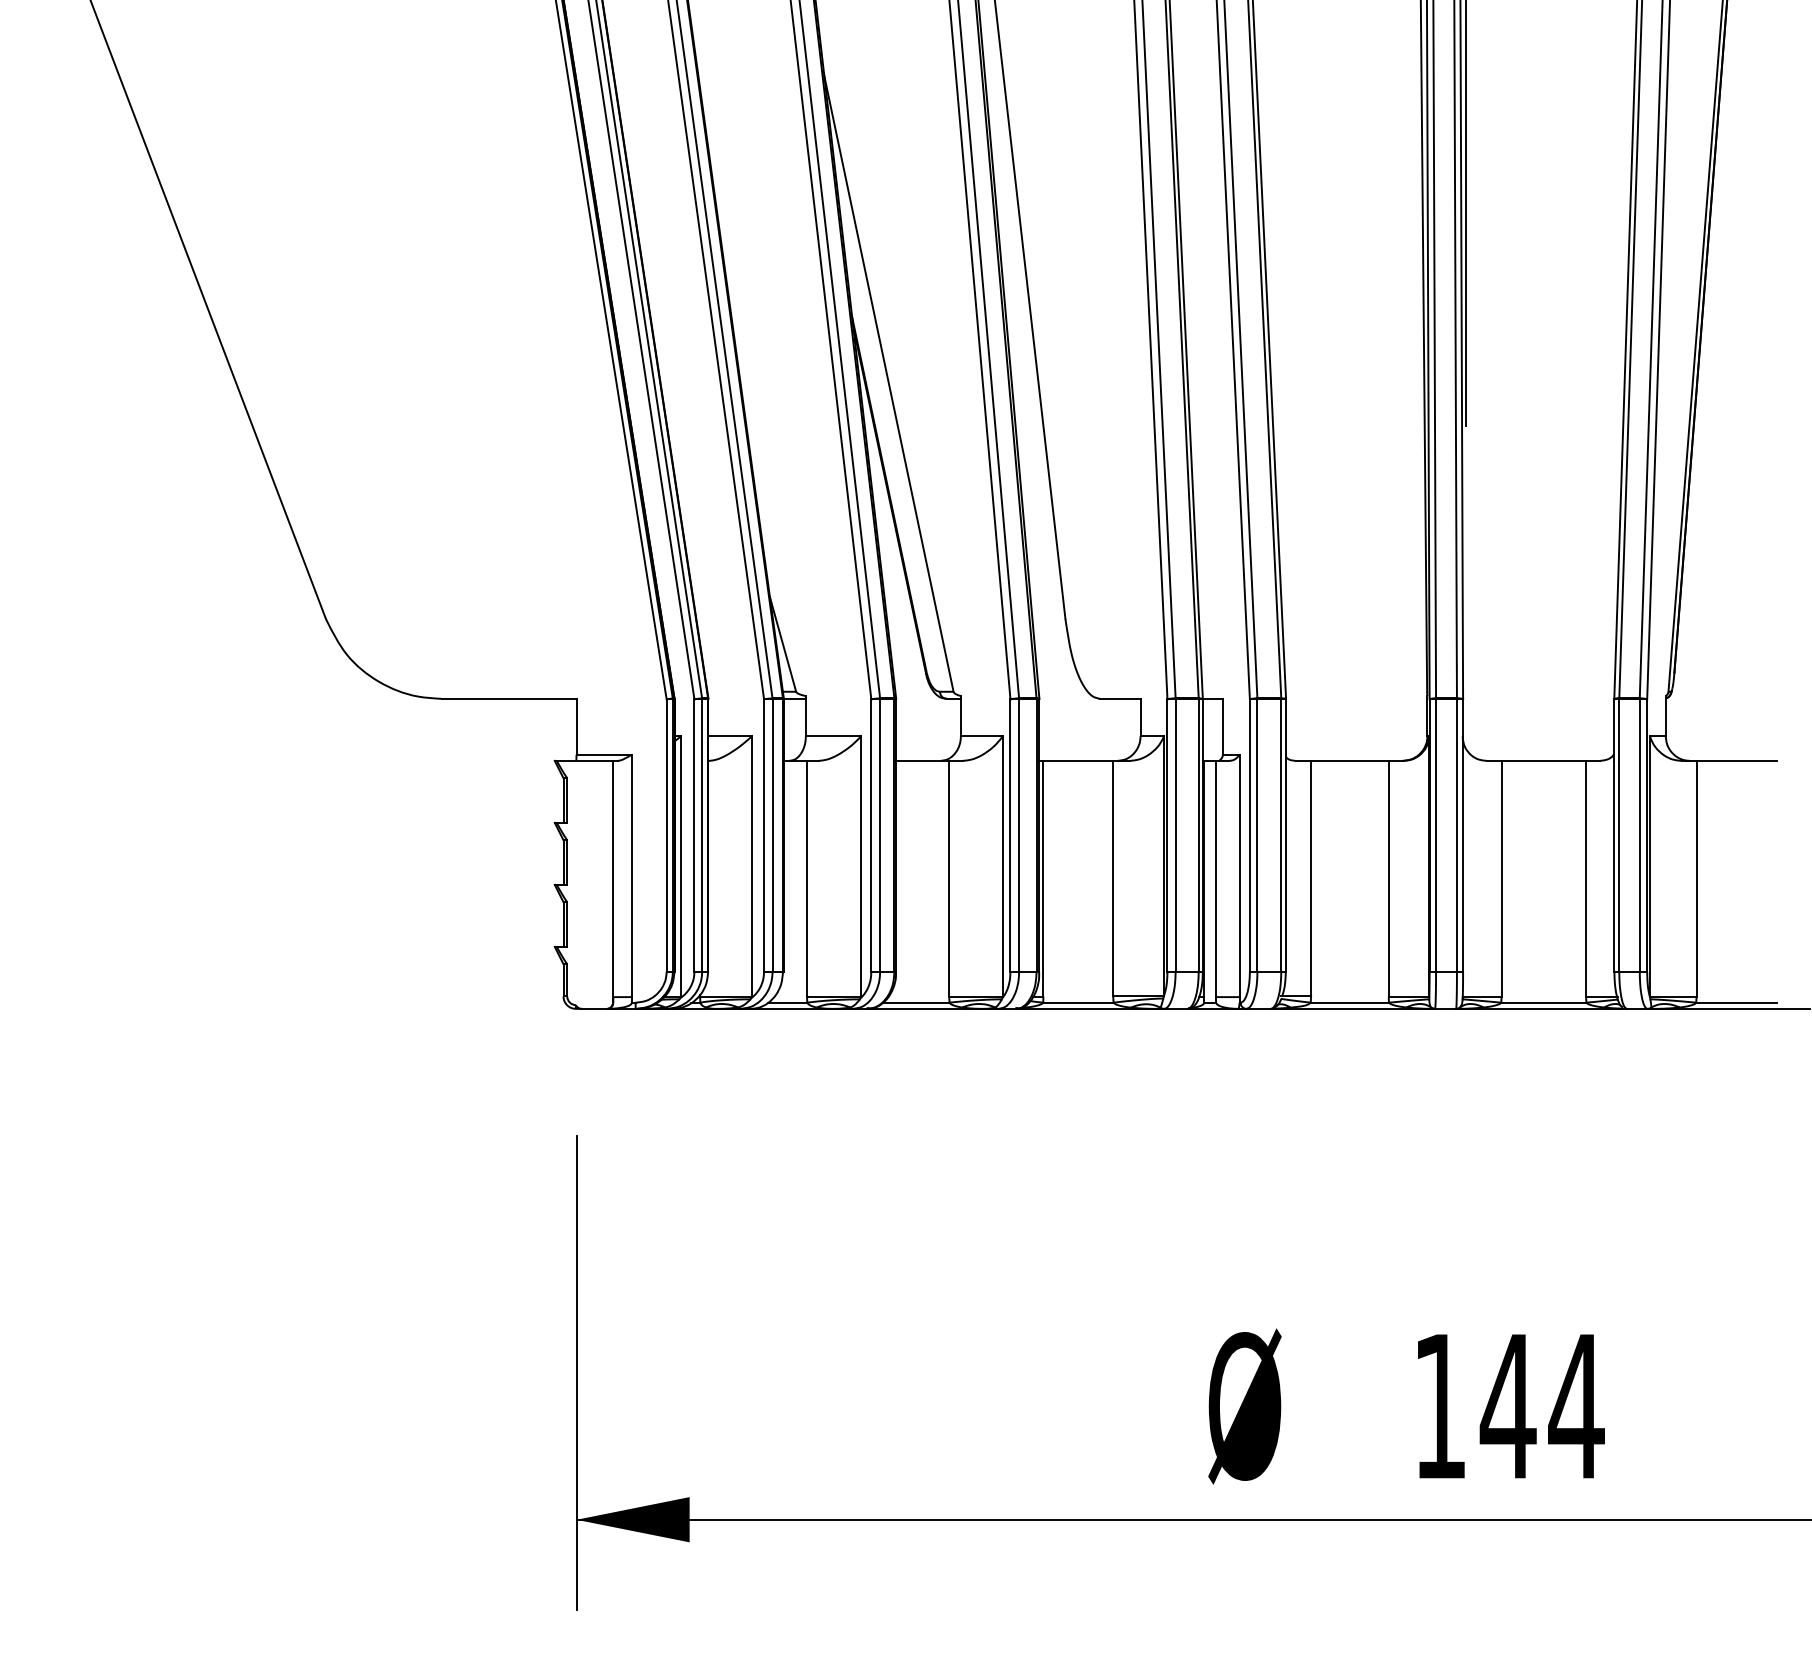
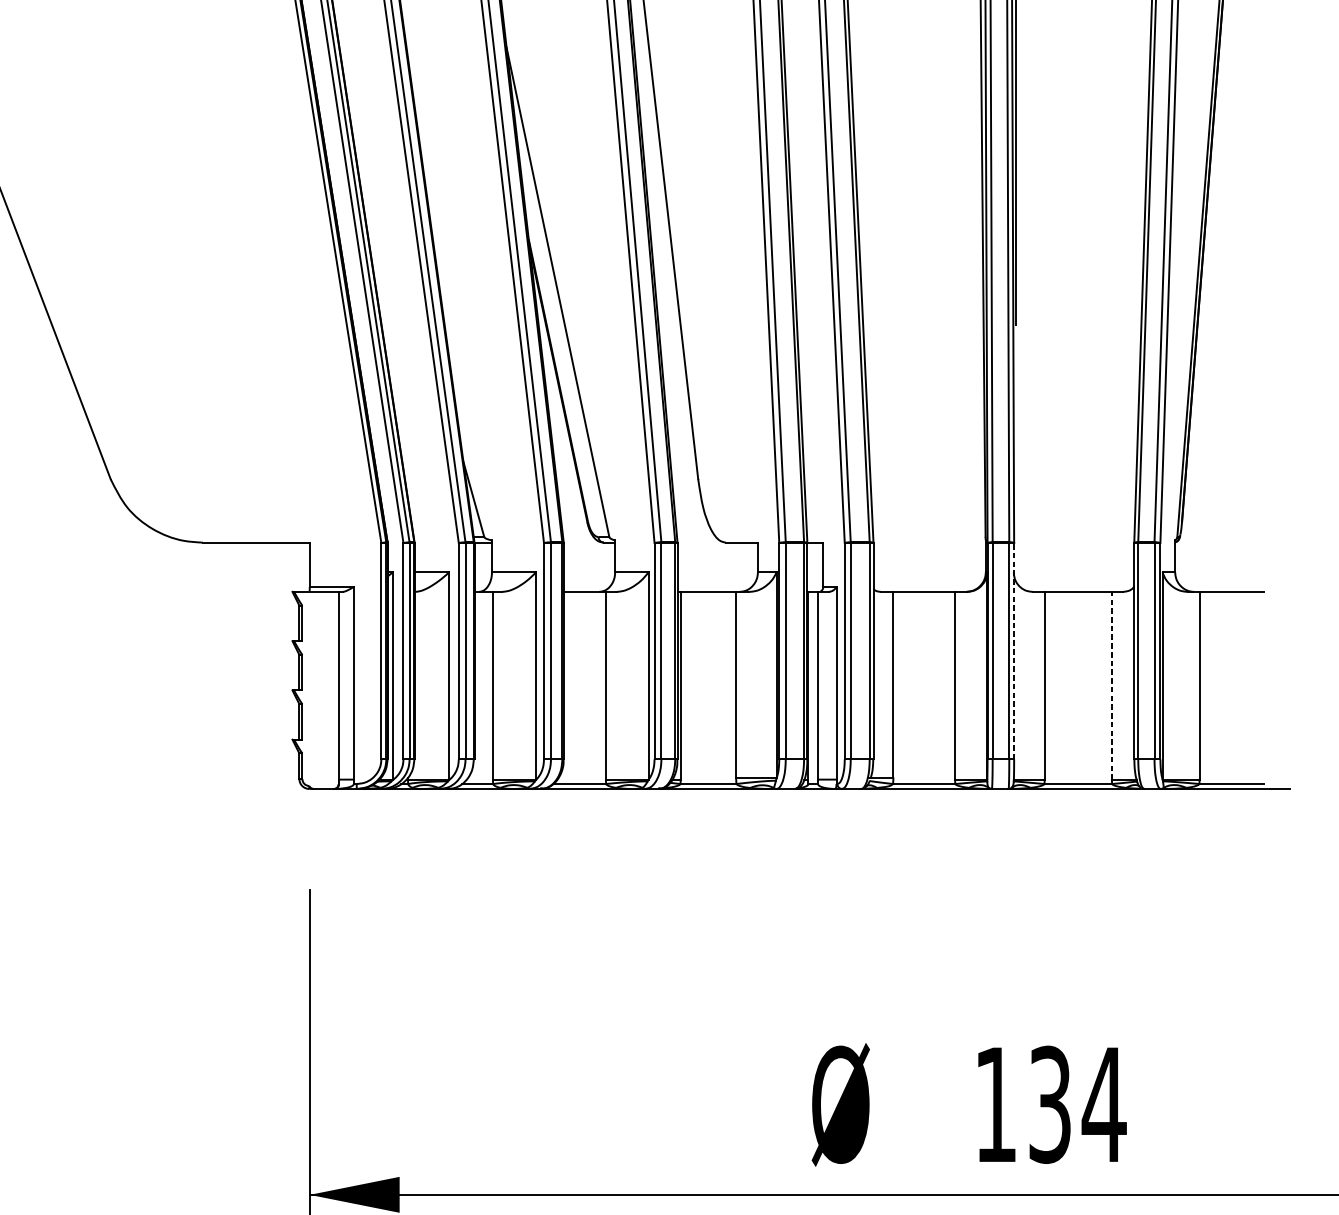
line: (1463, 835) -> (1014, 651), solid -> dashed
line: (1586, 878) -> (1112, 685), solid -> dashed
text: (1507, 1406) -> (1049, 1104), 144 -> 134

